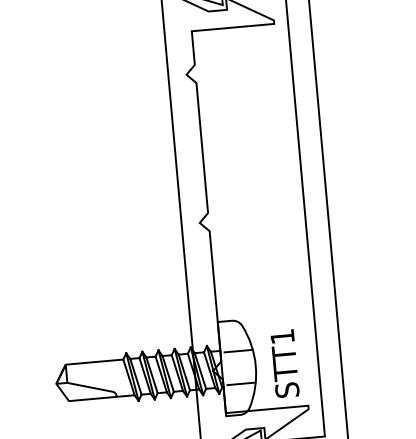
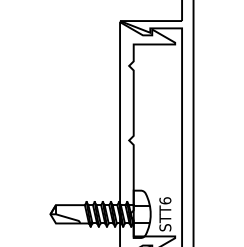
text: (282, 335) -> (165, 200), STT1 -> STT6

